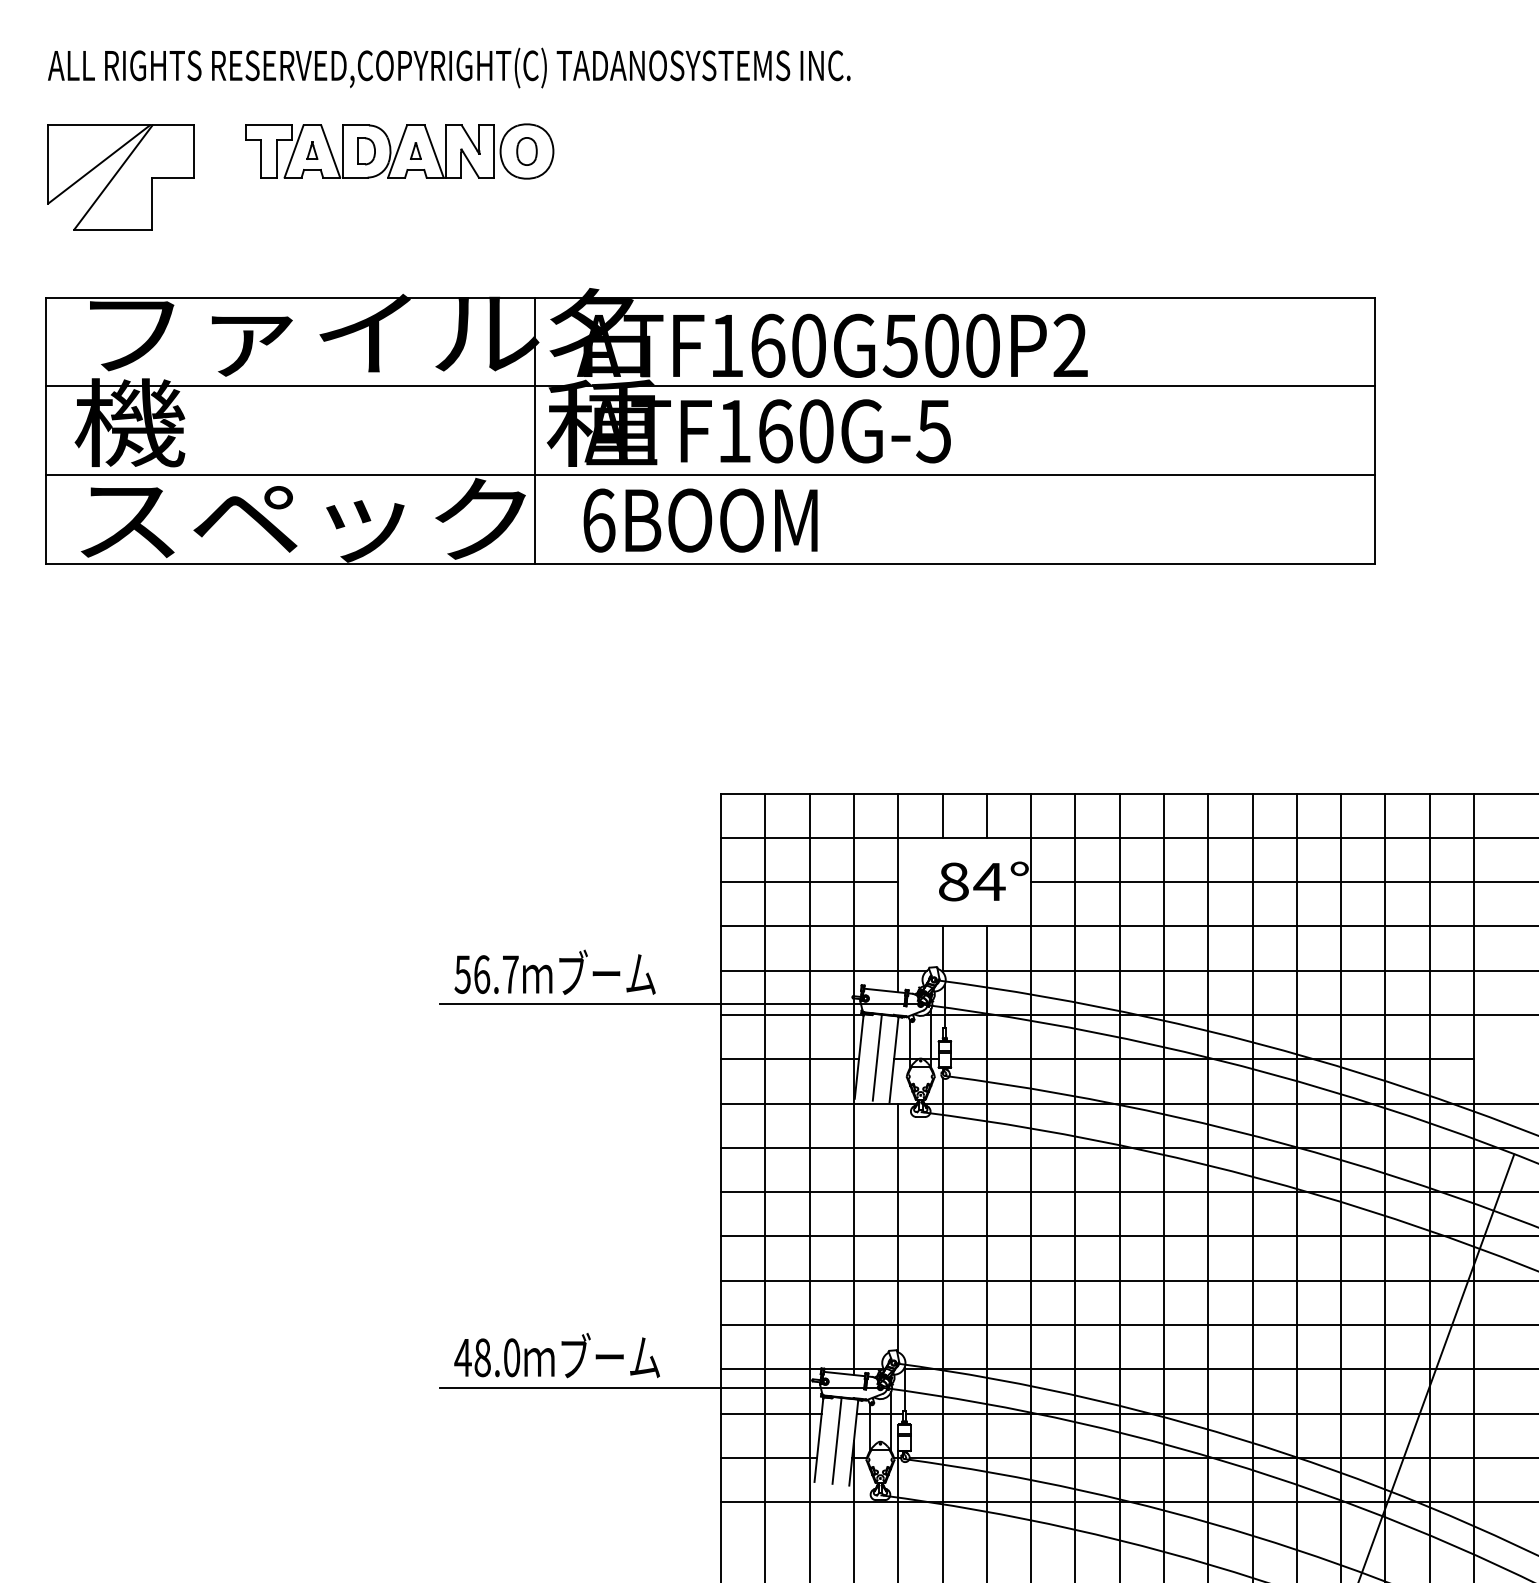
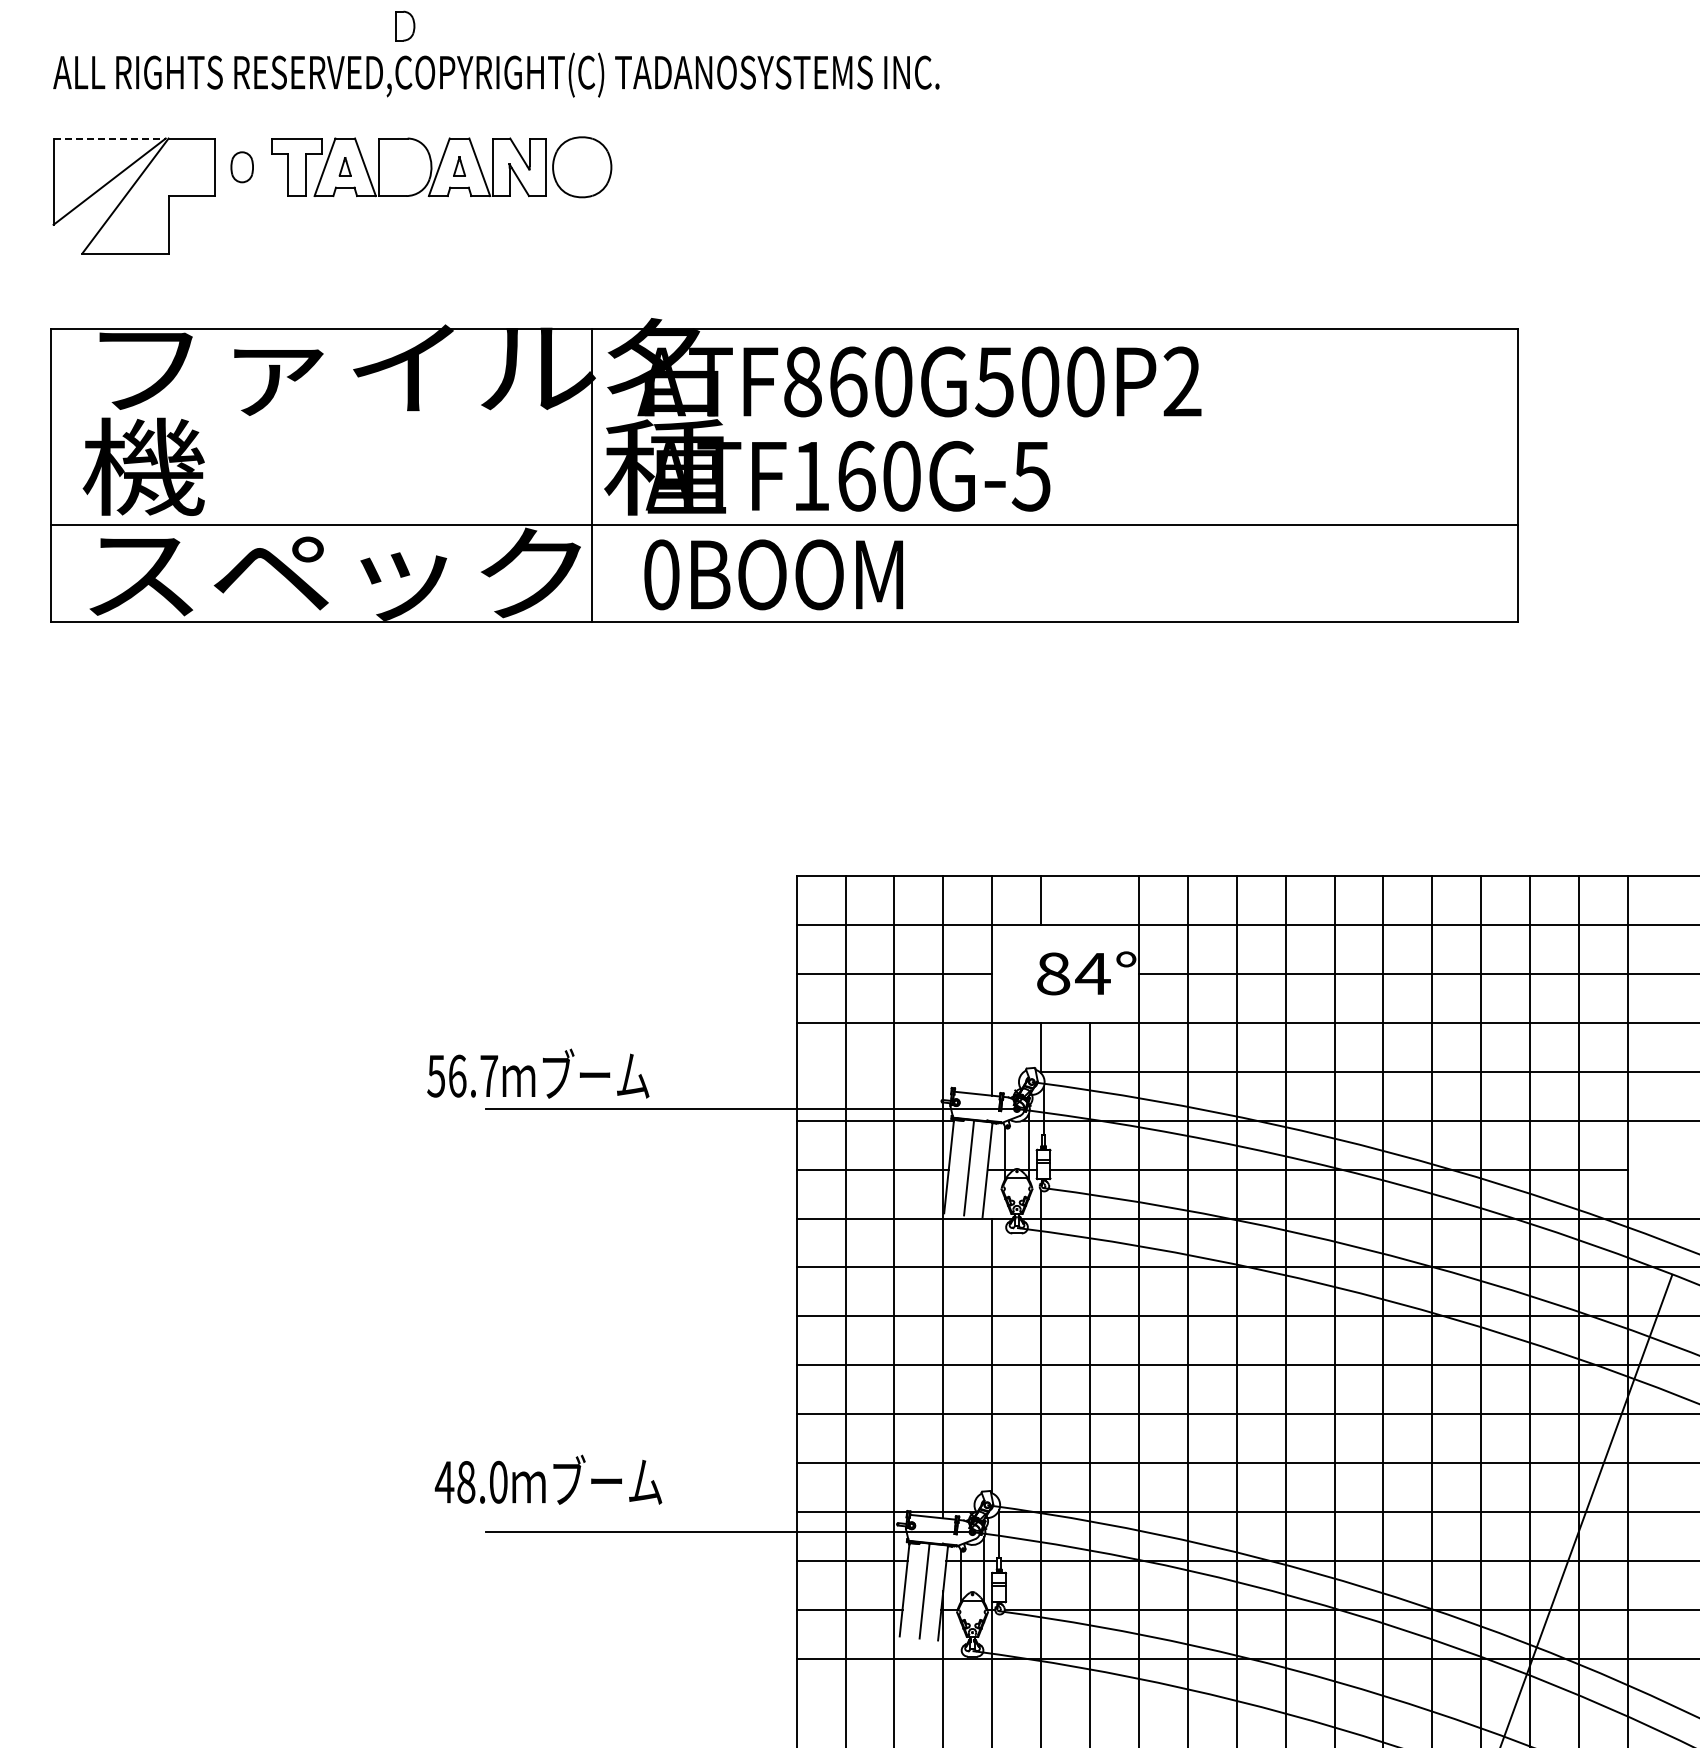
line: (99, 125) -> (110, 138), solid -> dashed
part: (366, 150) -> (405, 25), moved
part: (526, 151) -> (241, 167), moved
text: (726, 345) -> (802, 381), ATF160G500P2 -> ATF860G500P2
line: (710, 386) -> (784, 426), removed
text: (598, 520) -> (661, 574), 6BOOM -> 0BOOM
line: (987, 815) -> (1090, 900), removed
line: (824, 970) -> (910, 1071), removed
text: (555, 972) -> (538, 1073), moved
text: (557, 1355) -> (548, 1479), moved

